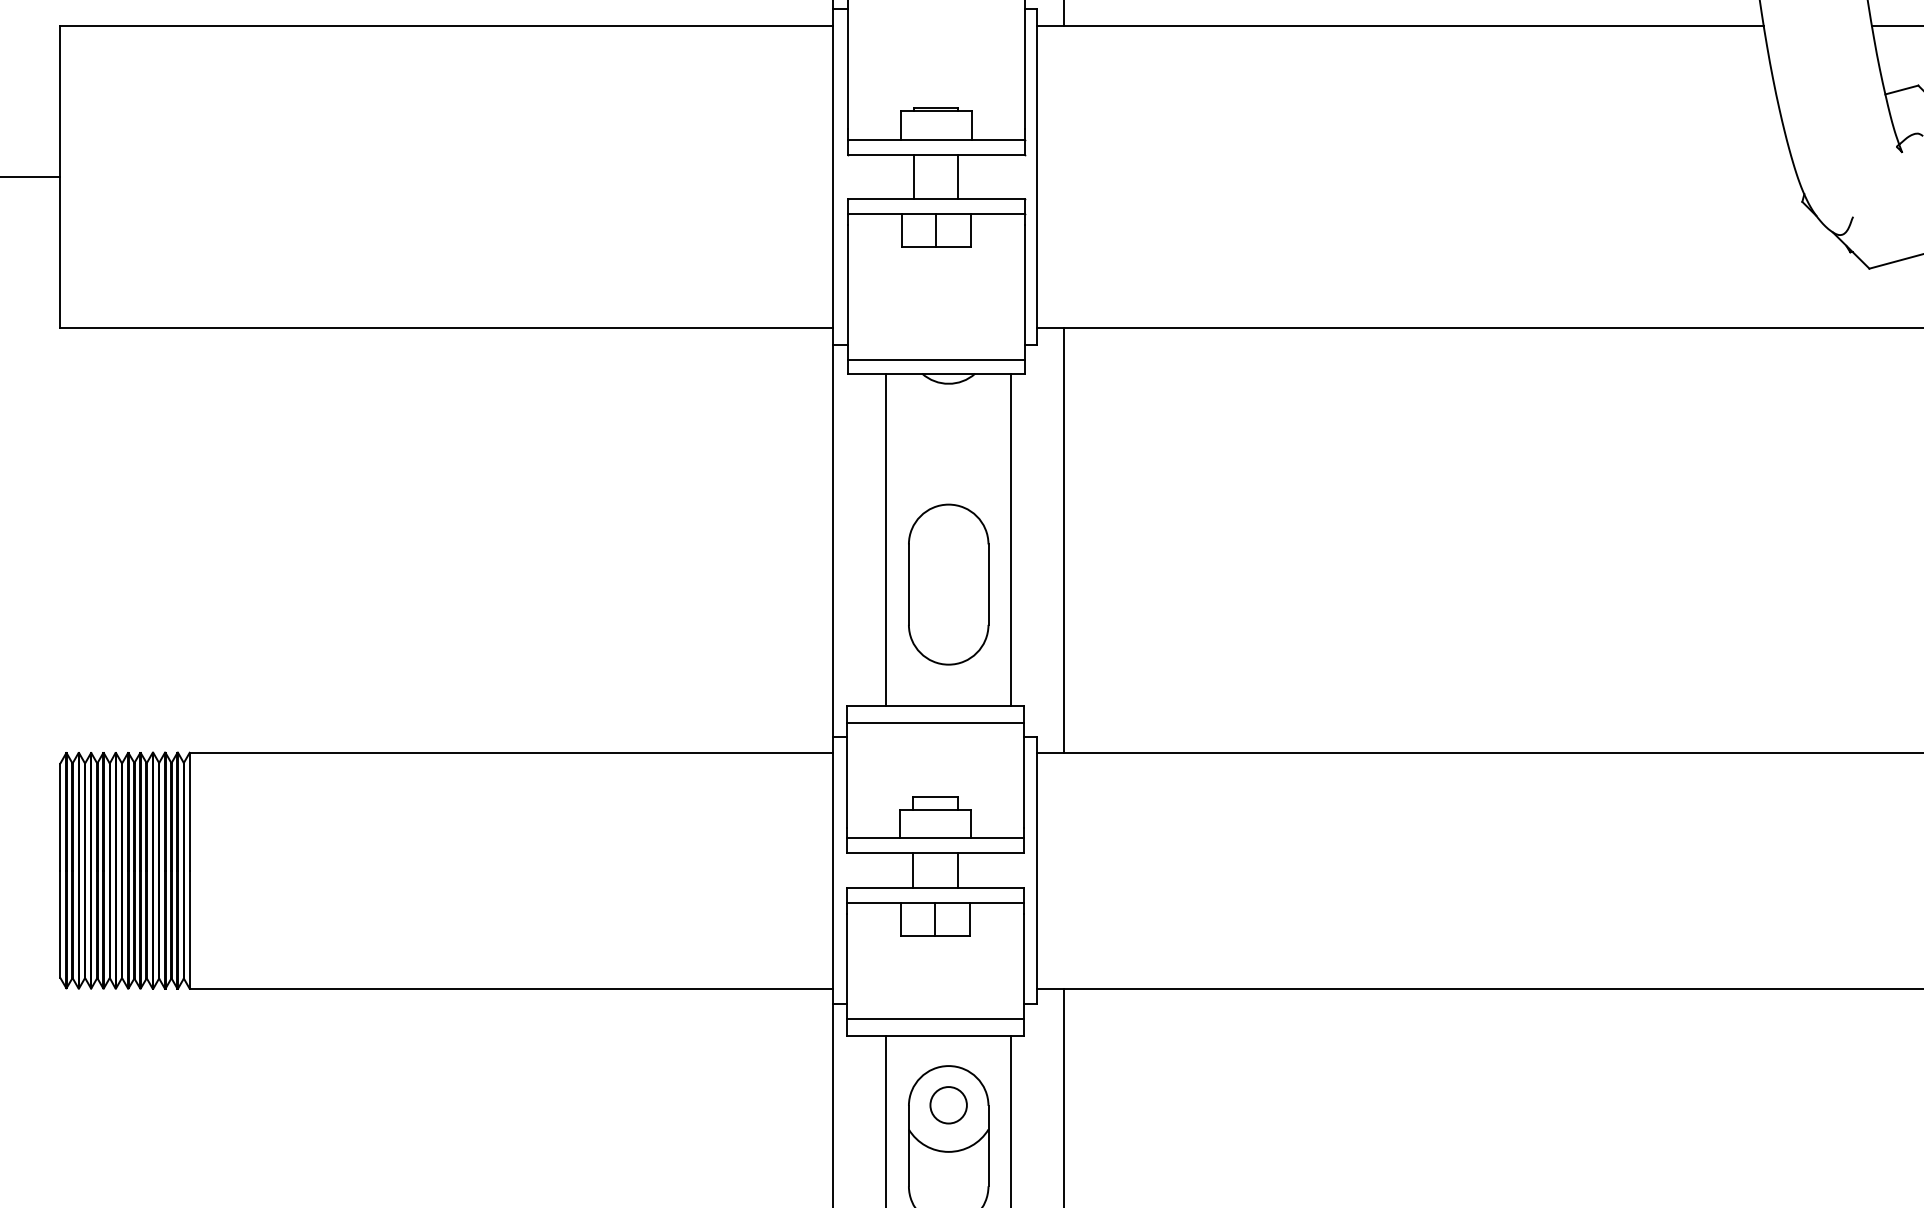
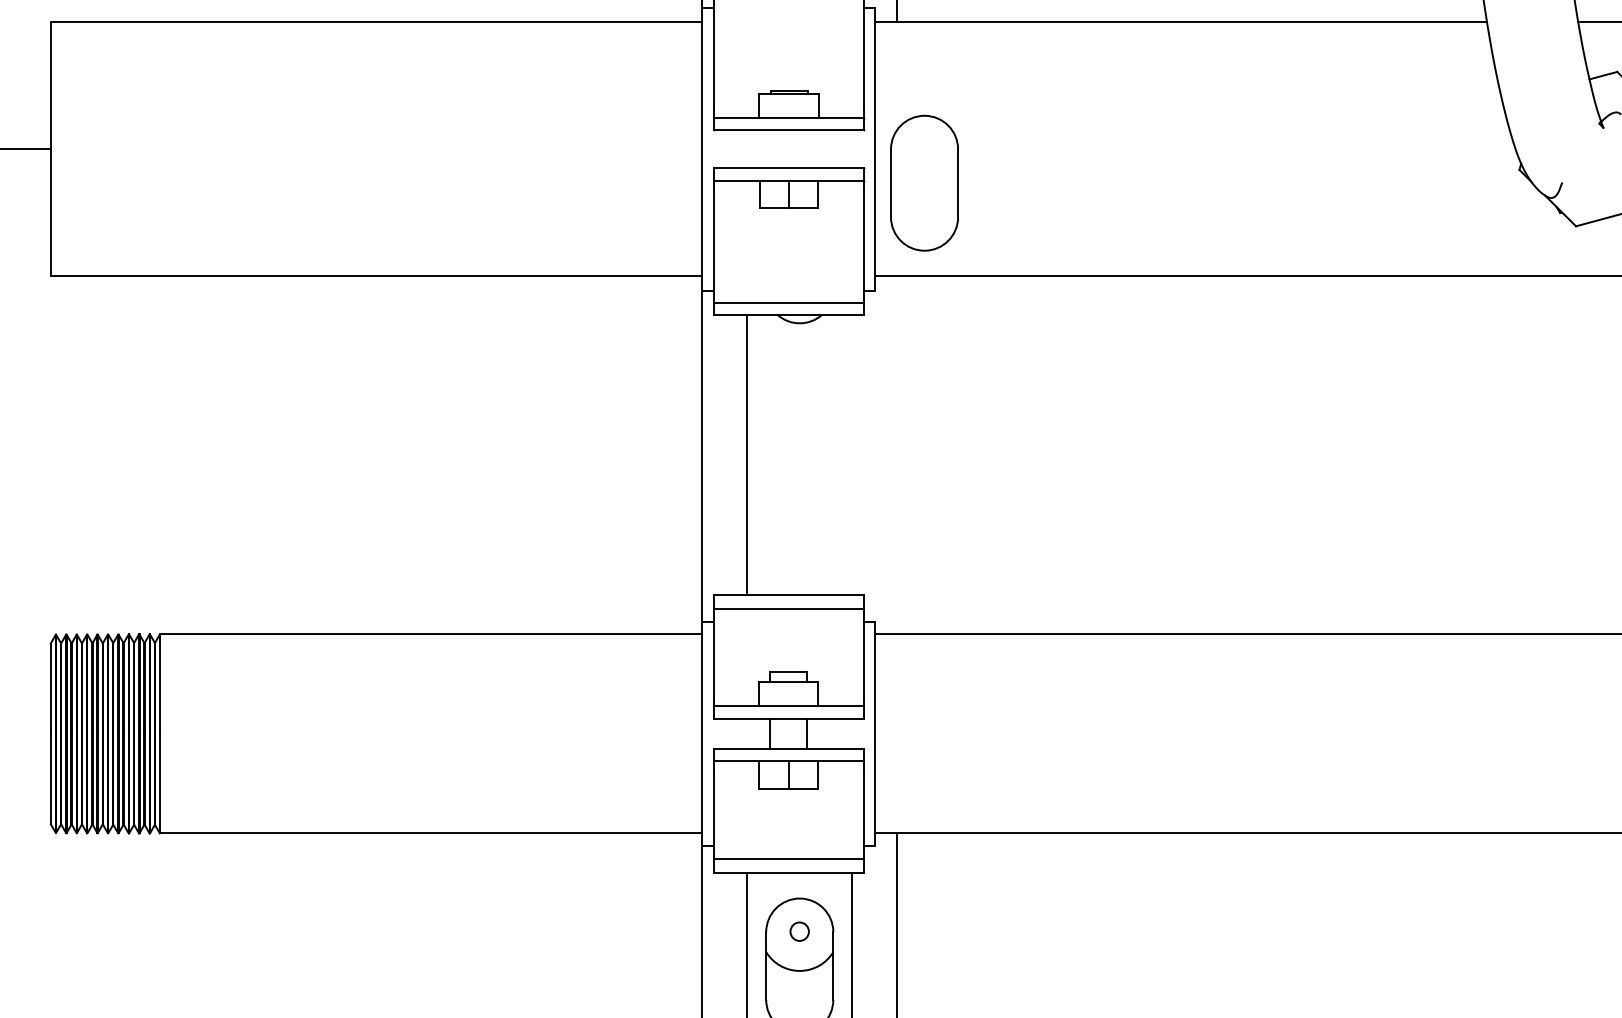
line: (914, 176) -> (770, 148), removed
line: (958, 176) -> (808, 148), removed
line: (1010, 539) -> (851, 454), removed
line: (1064, 540) -> (897, 455), removed
part: (948, 584) -> (924, 183), moved
circle: (948, 1105) -> (799, 931), size x0.6

